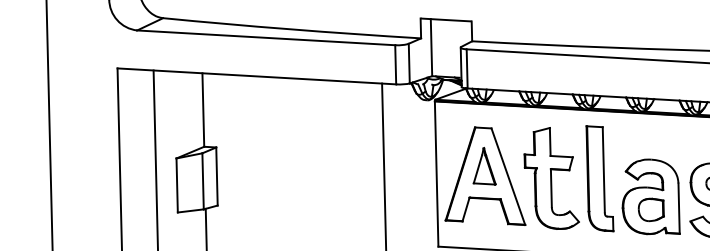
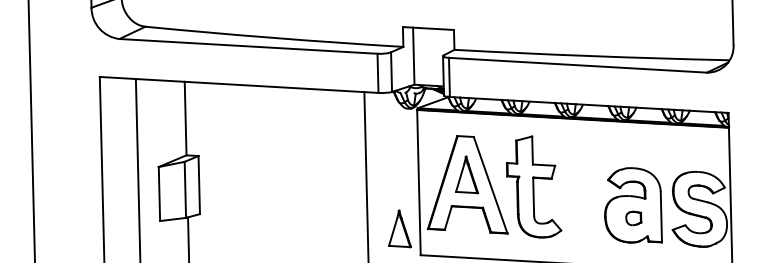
part: (599, 177) -> (581, 186), removed
part: (651, 209) -> (633, 218), size x0.6
part: (418, 219) -> (400, 228), added

